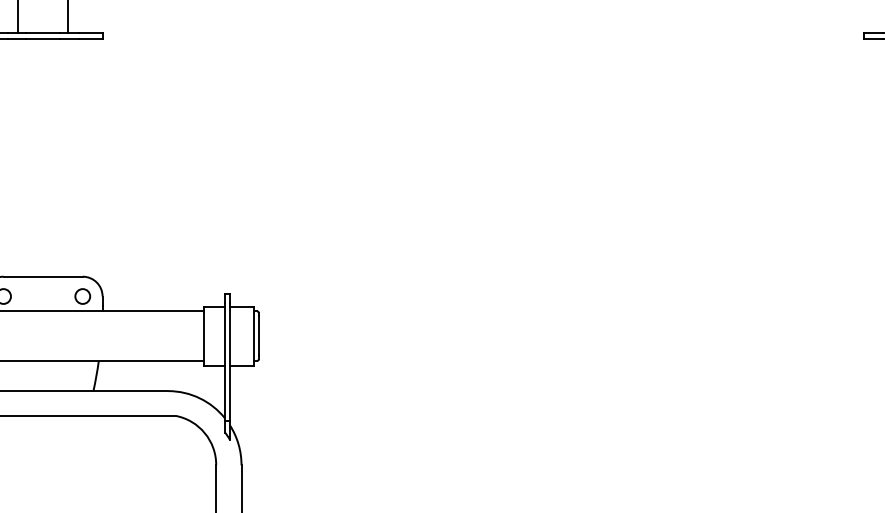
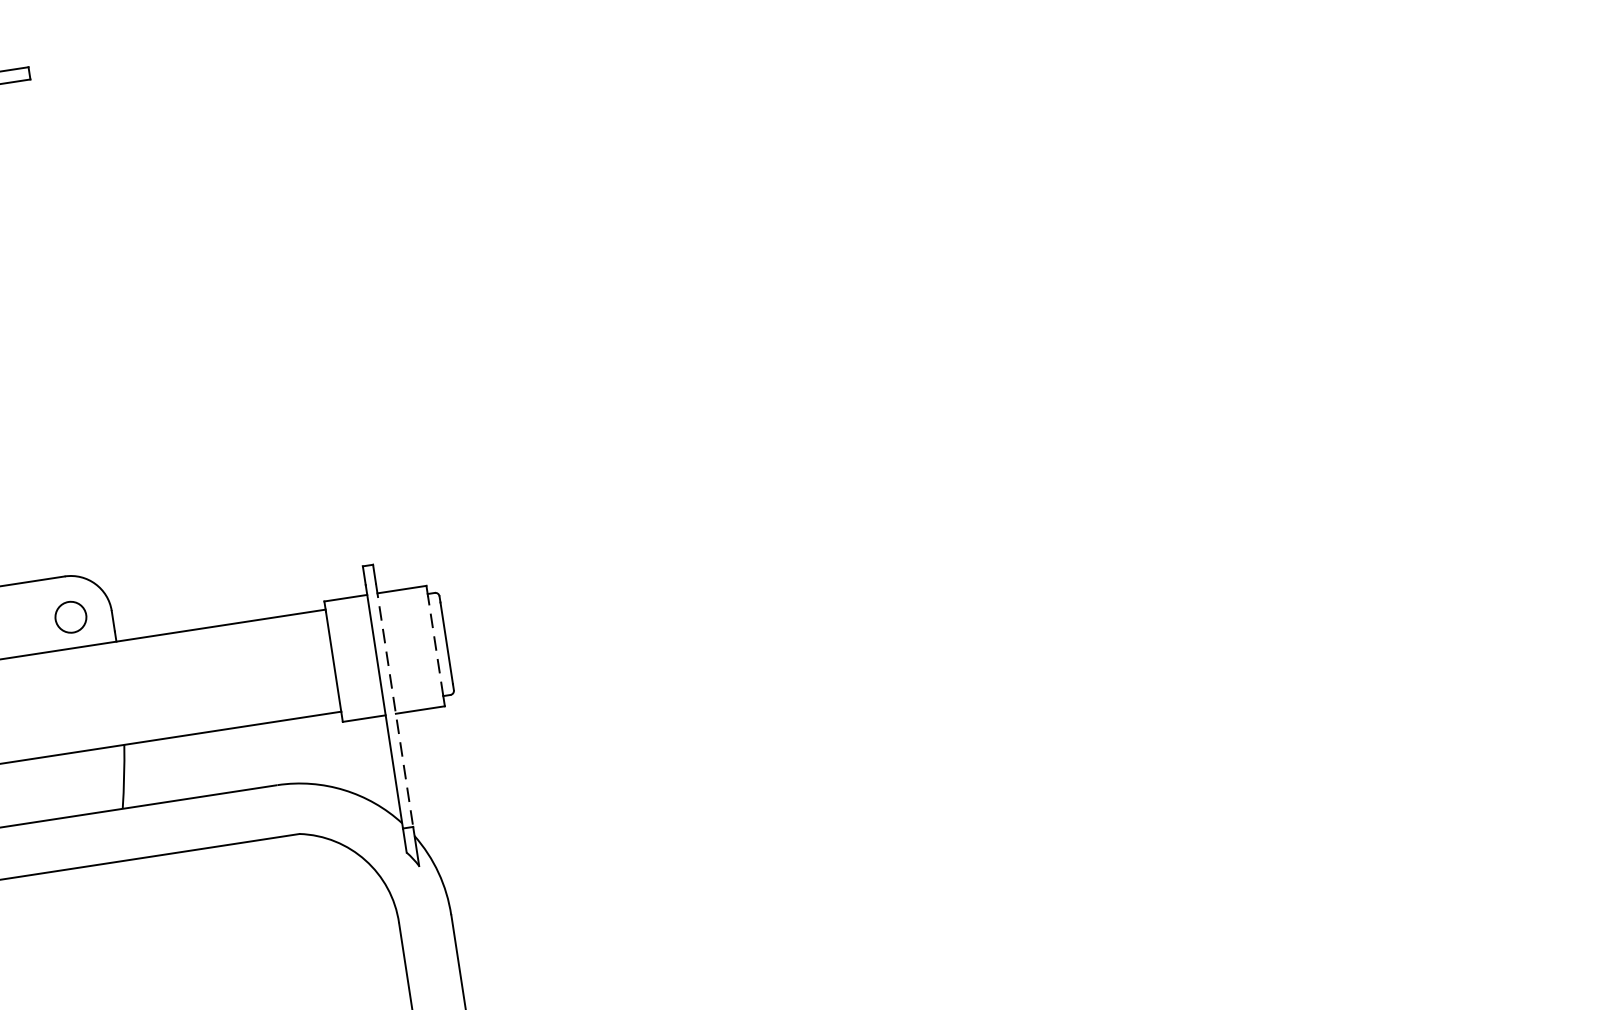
line: (253, 336) -> (435, 645), solid -> dashed
line: (229, 362) -> (394, 706), solid -> dashed

